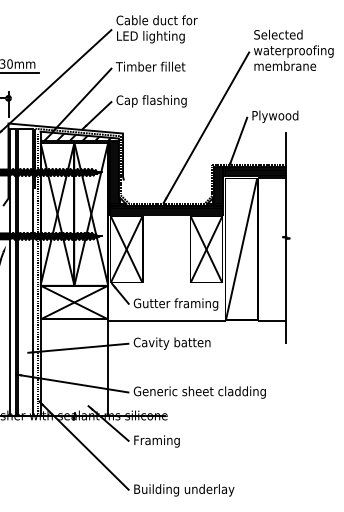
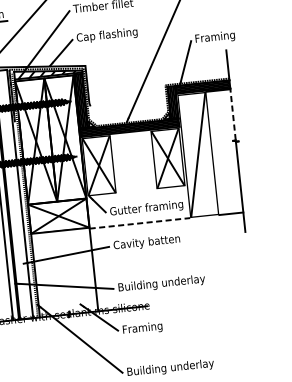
text: (275, 116) -> (215, 37), Plywood -> Framing
line: (286, 205) -> (233, 113), solid -> dashed
line: (166, 320) -> (139, 223), solid -> dashed
text: (199, 392) -> (174, 282), Generic sheet cladding -> Building underlay

